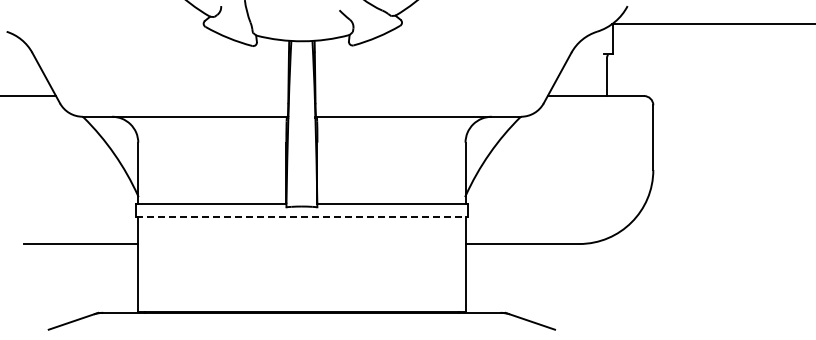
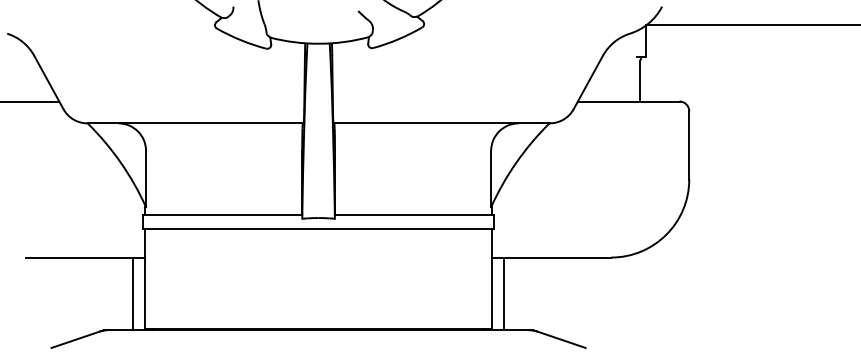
line: (302, 216) -> (319, 228), dashed -> solid
line: (126, 278) -> (133, 293), added
line: (477, 278) -> (503, 293), added

